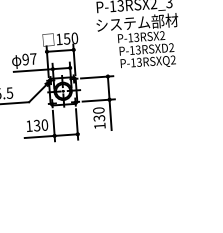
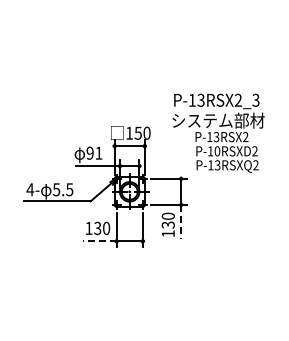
text: (138, 50) -> (217, 151), P-13RSXD2 -> P-10RSXD2
text: (33, 58) -> (98, 152), 97 -> 91
line: (110, 115) -> (181, 222), solid -> dashed
line: (39, 137) -> (99, 241), solid -> dashed

